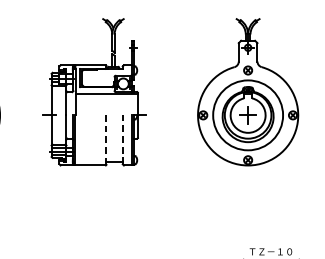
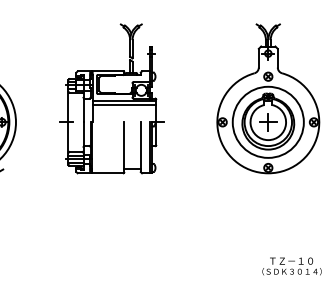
line: (106, 97) -> (124, 104), added
line: (106, 140) -> (124, 147), dashed -> solid
line: (122, 140) -> (140, 147), dashed -> solid

